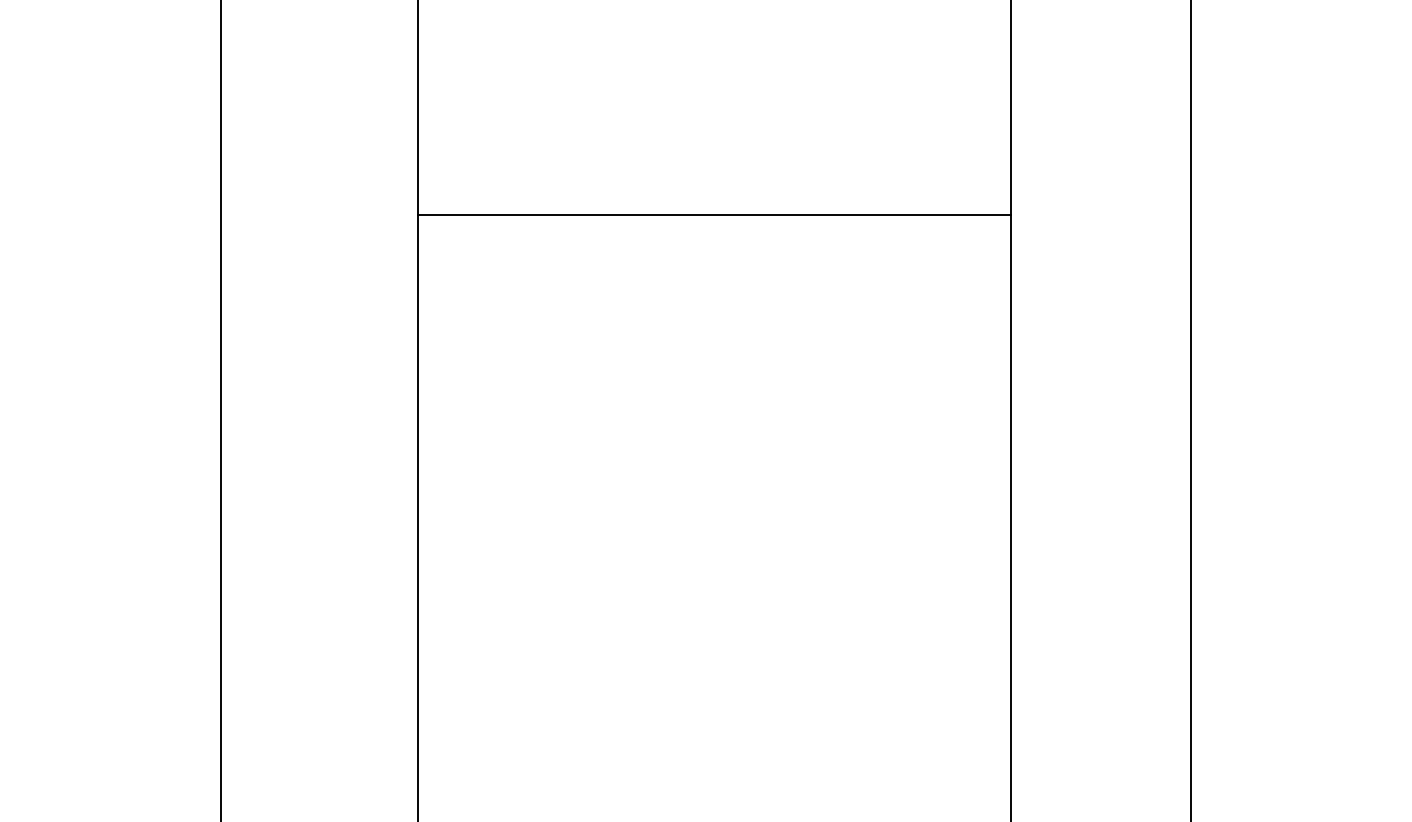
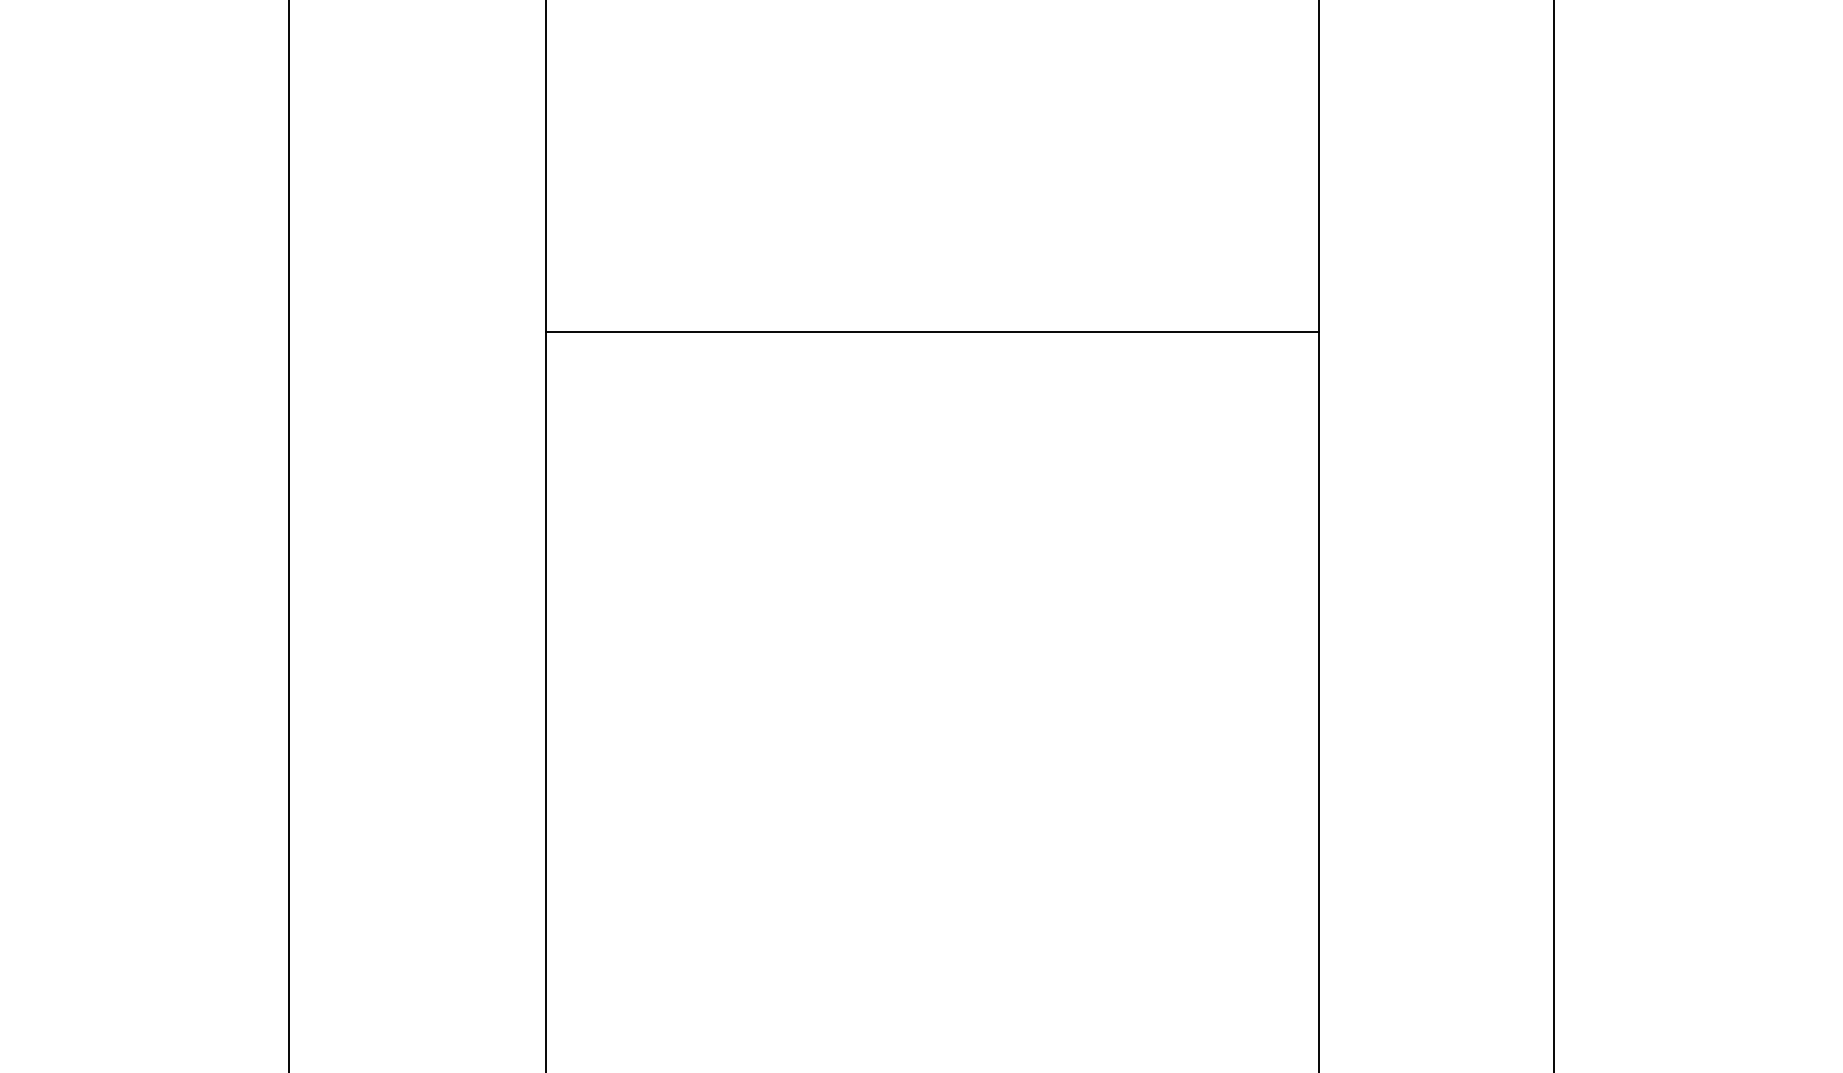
line: (714, 214) -> (932, 332), moved

